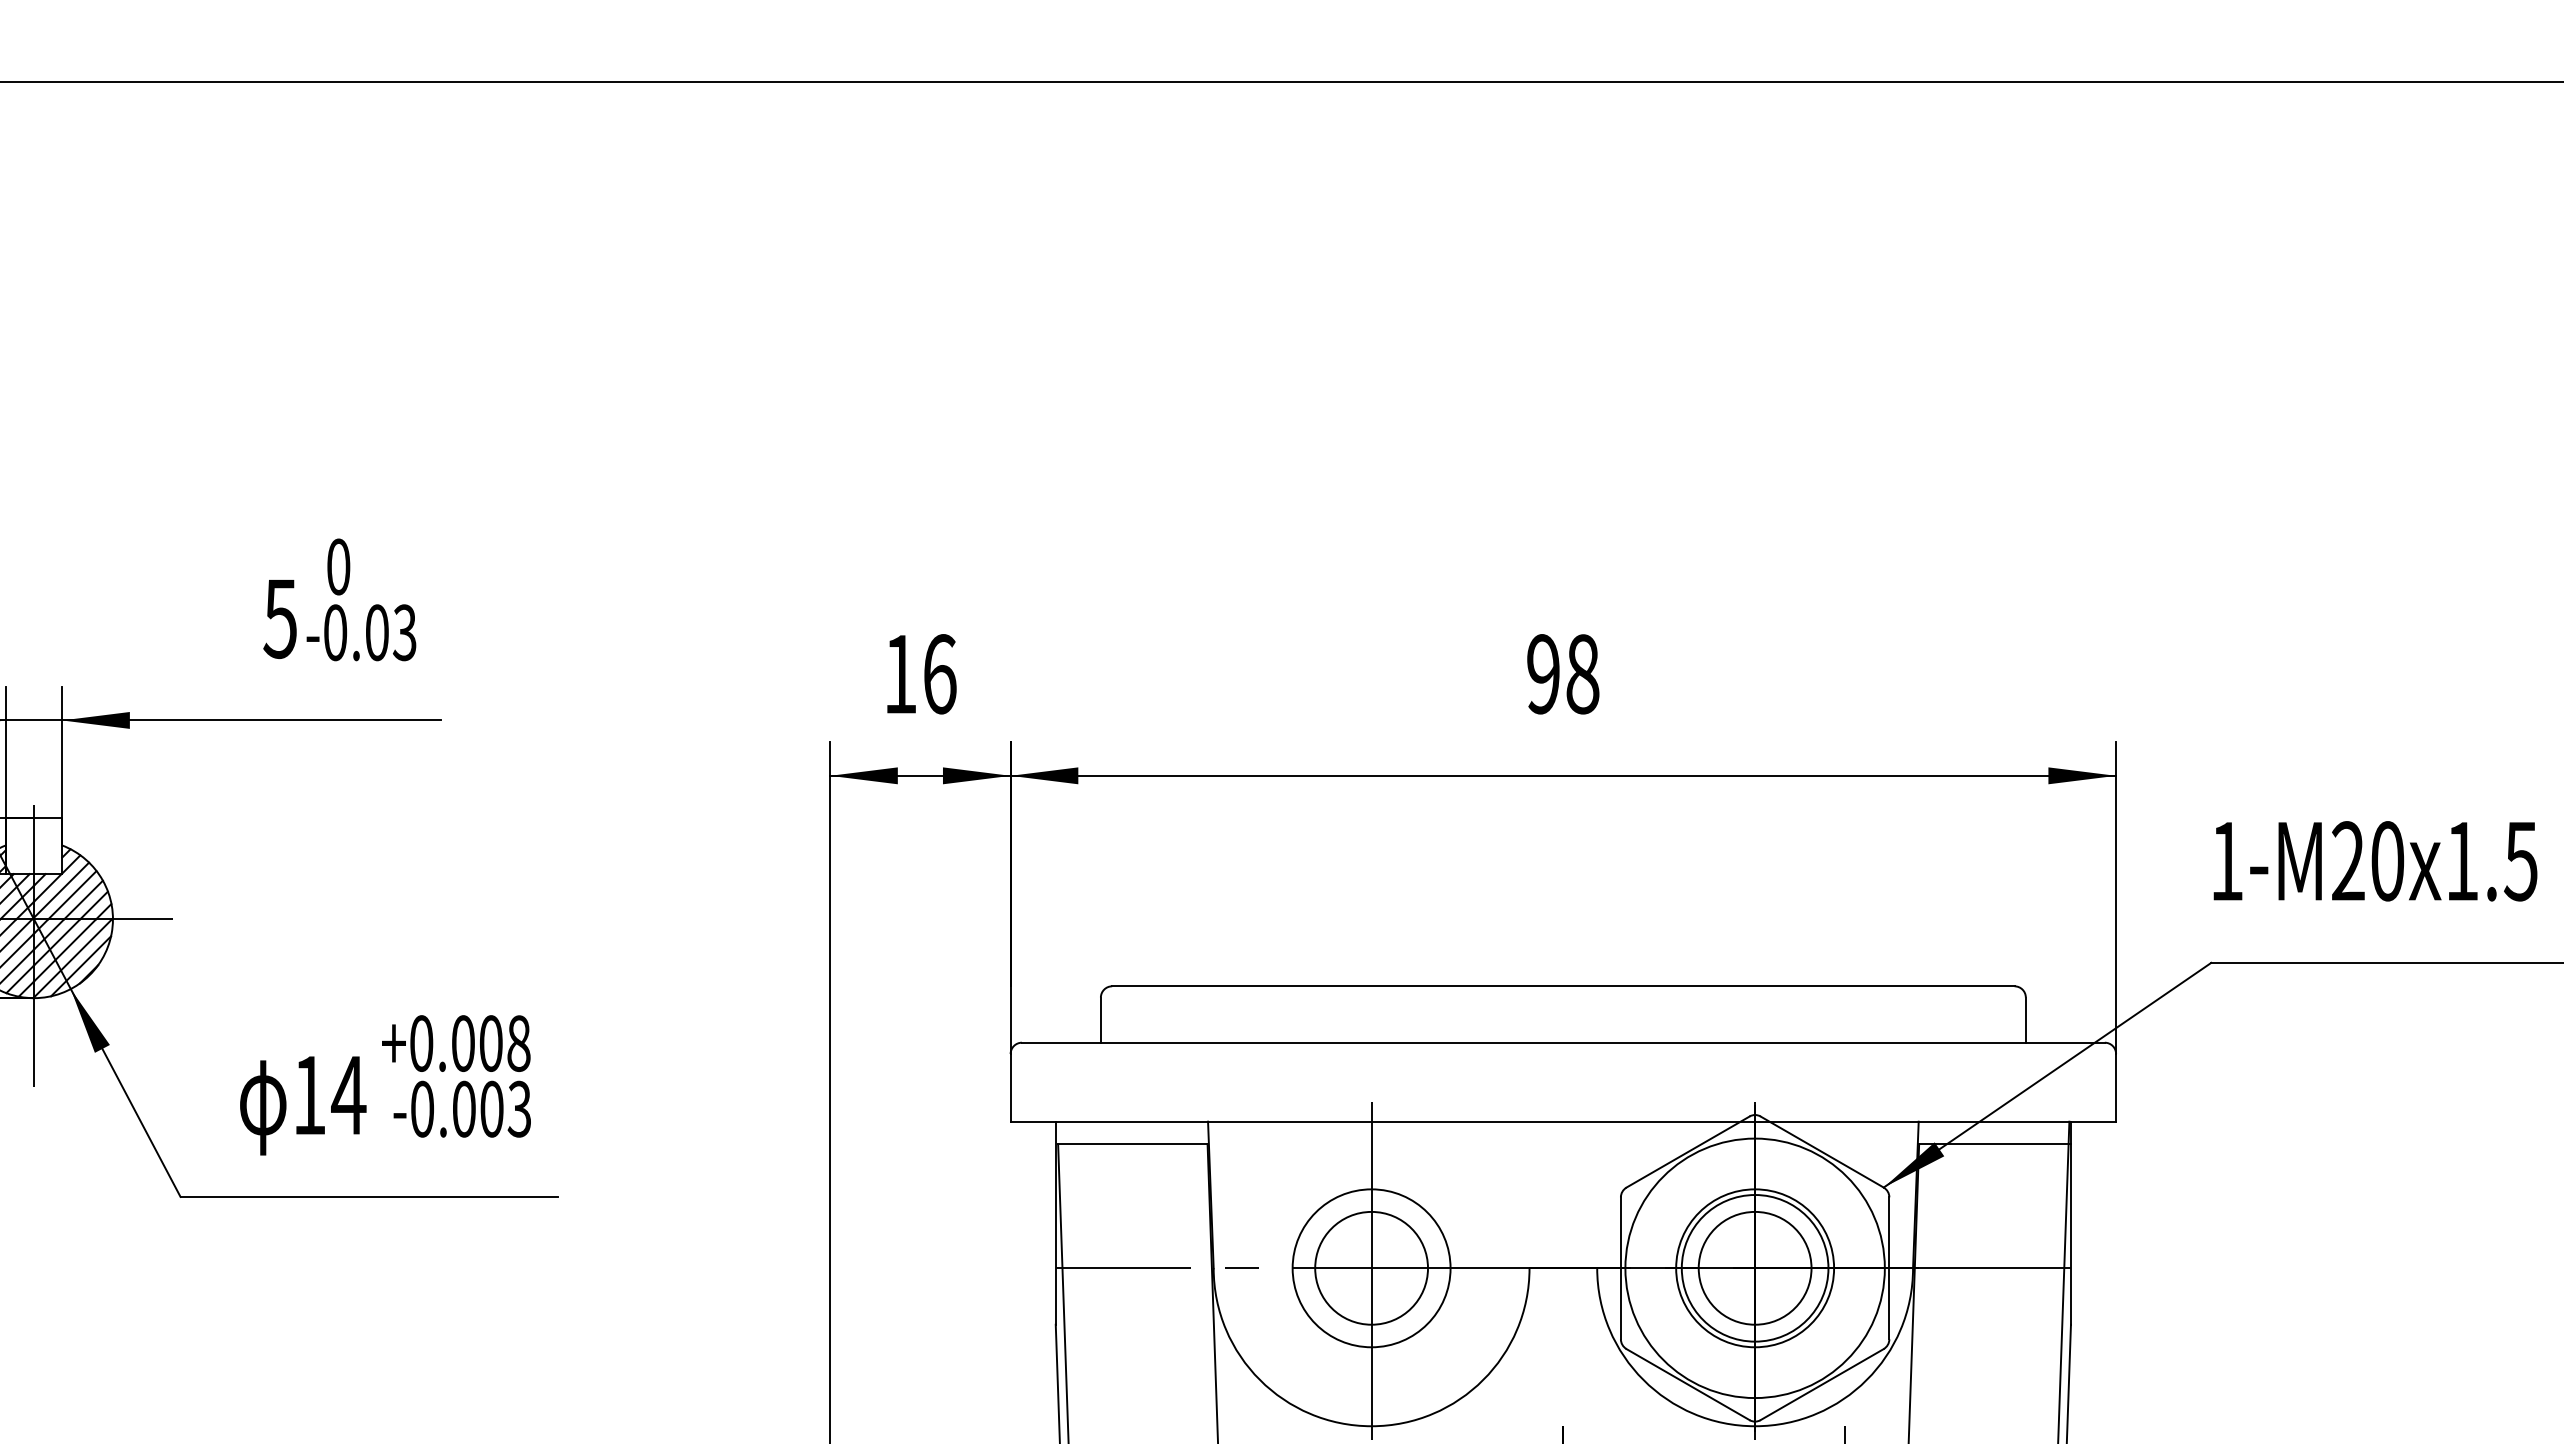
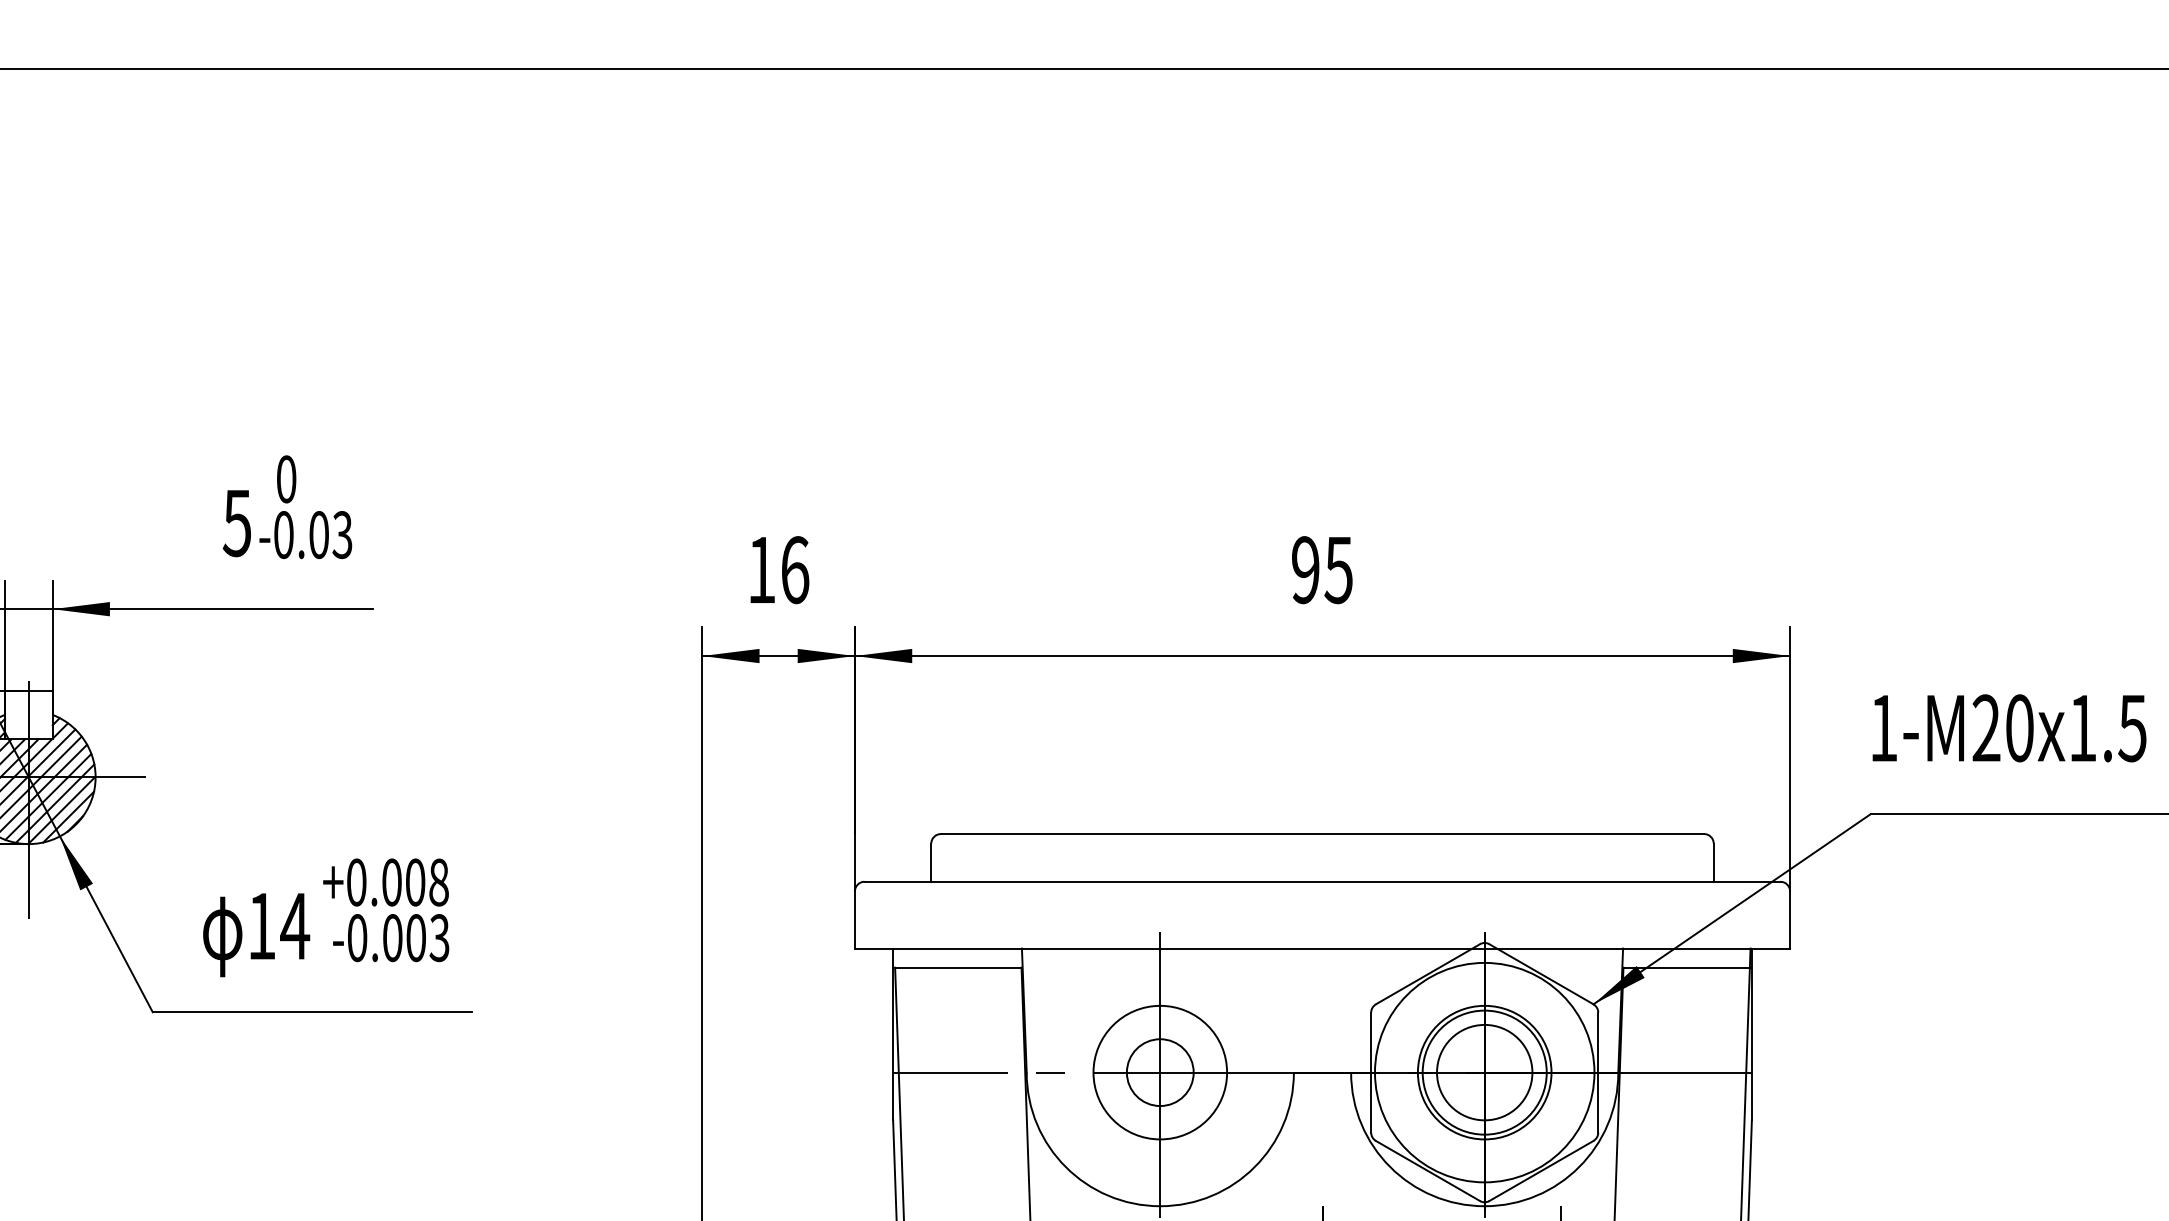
text: (1582, 674) -> (1338, 570), 98 -> 95
circle: (1371, 1267) -> (1160, 1071), size x0.7

